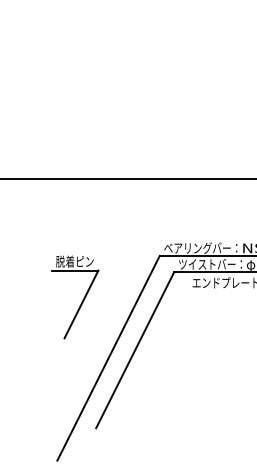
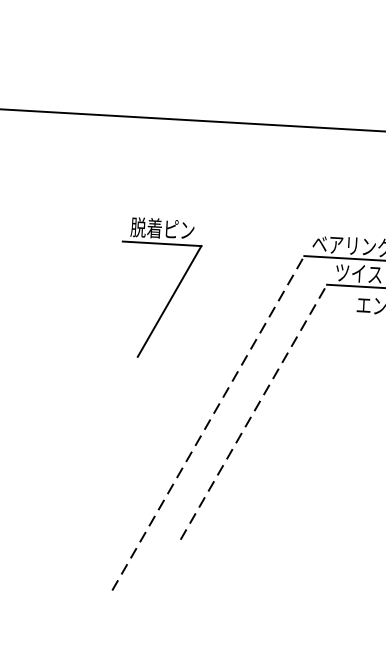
part: (81, 301) -> (169, 296), moved
line: (135, 349) -> (254, 411), solid -> dashed
line: (108, 357) -> (208, 421), solid -> dashed

